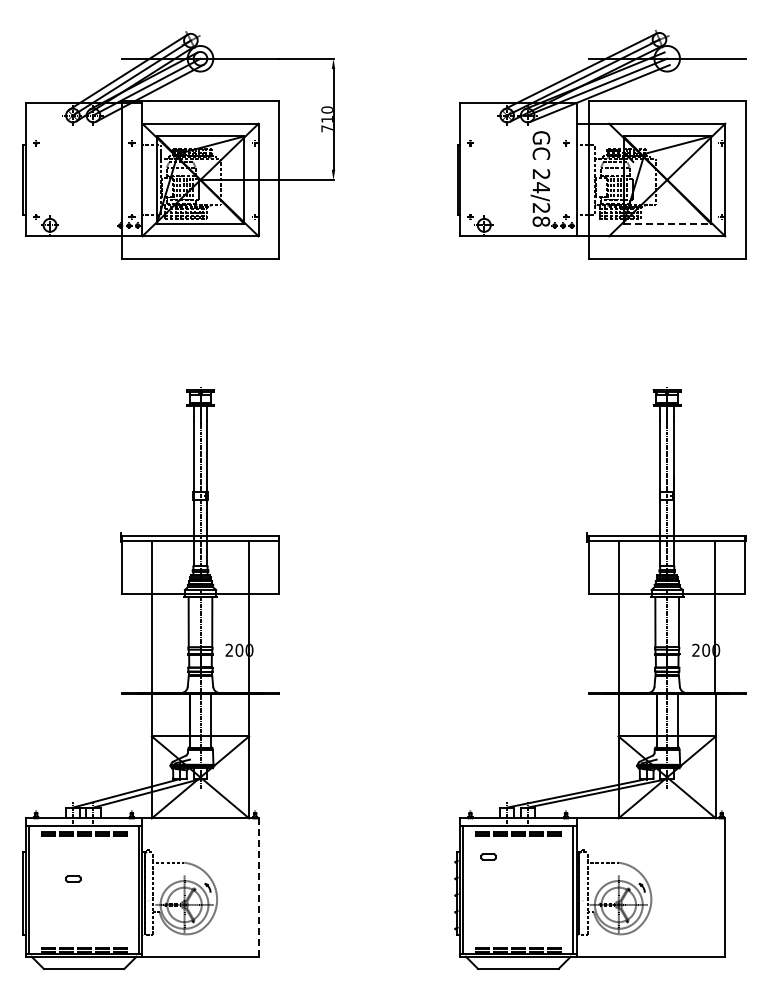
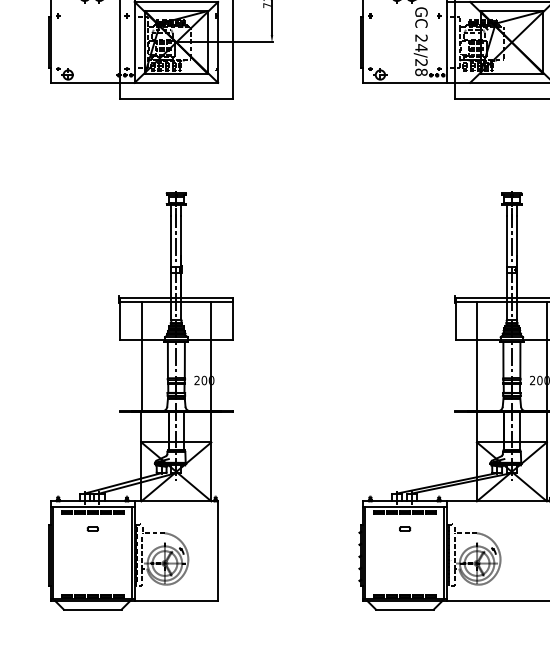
line: (667, 223) -> (512, 73), dashed -> solid
part: (488, 856) -> (404, 528), moved
part: (73, 878) -> (92, 528), moved
line: (258, 887) -> (218, 551), dashed -> solid

